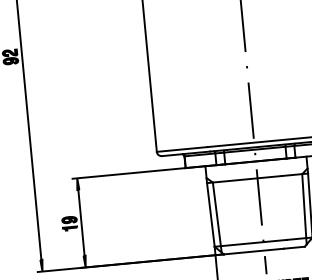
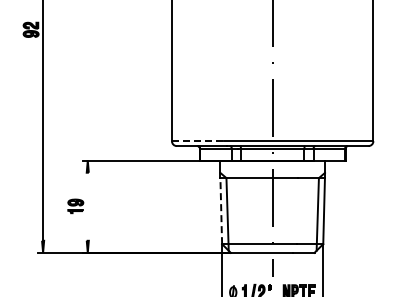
line: (182, 149) -> (198, 141), solid -> dashed
line: (211, 214) -> (221, 210), solid -> dashed
line: (81, 222) -> (87, 206), removed

